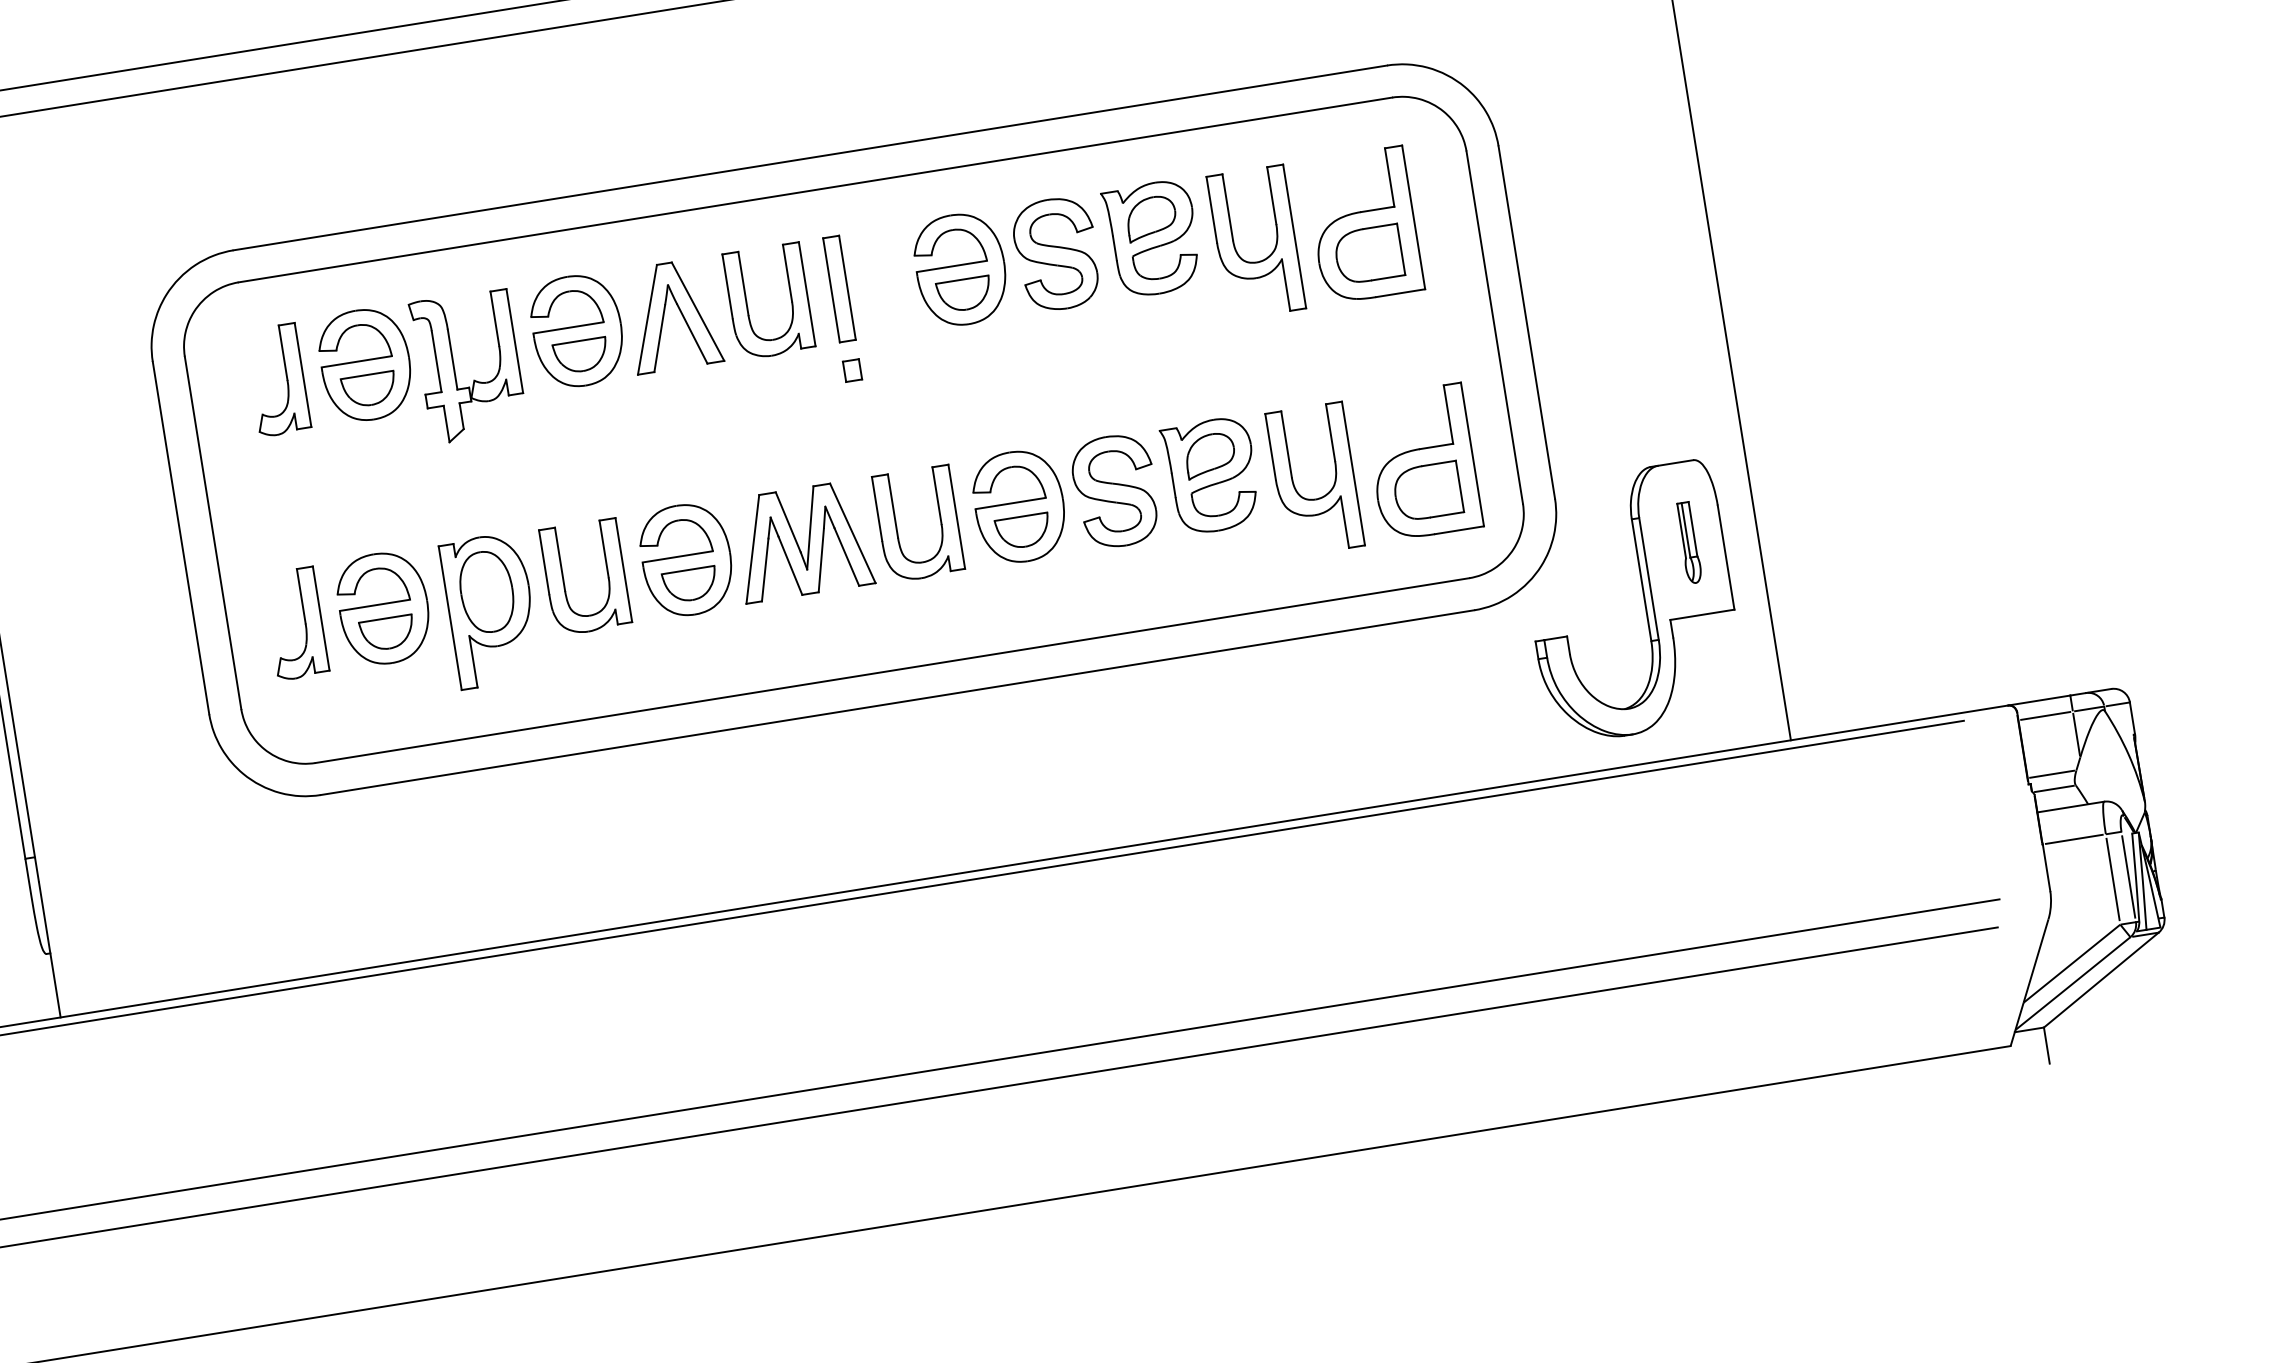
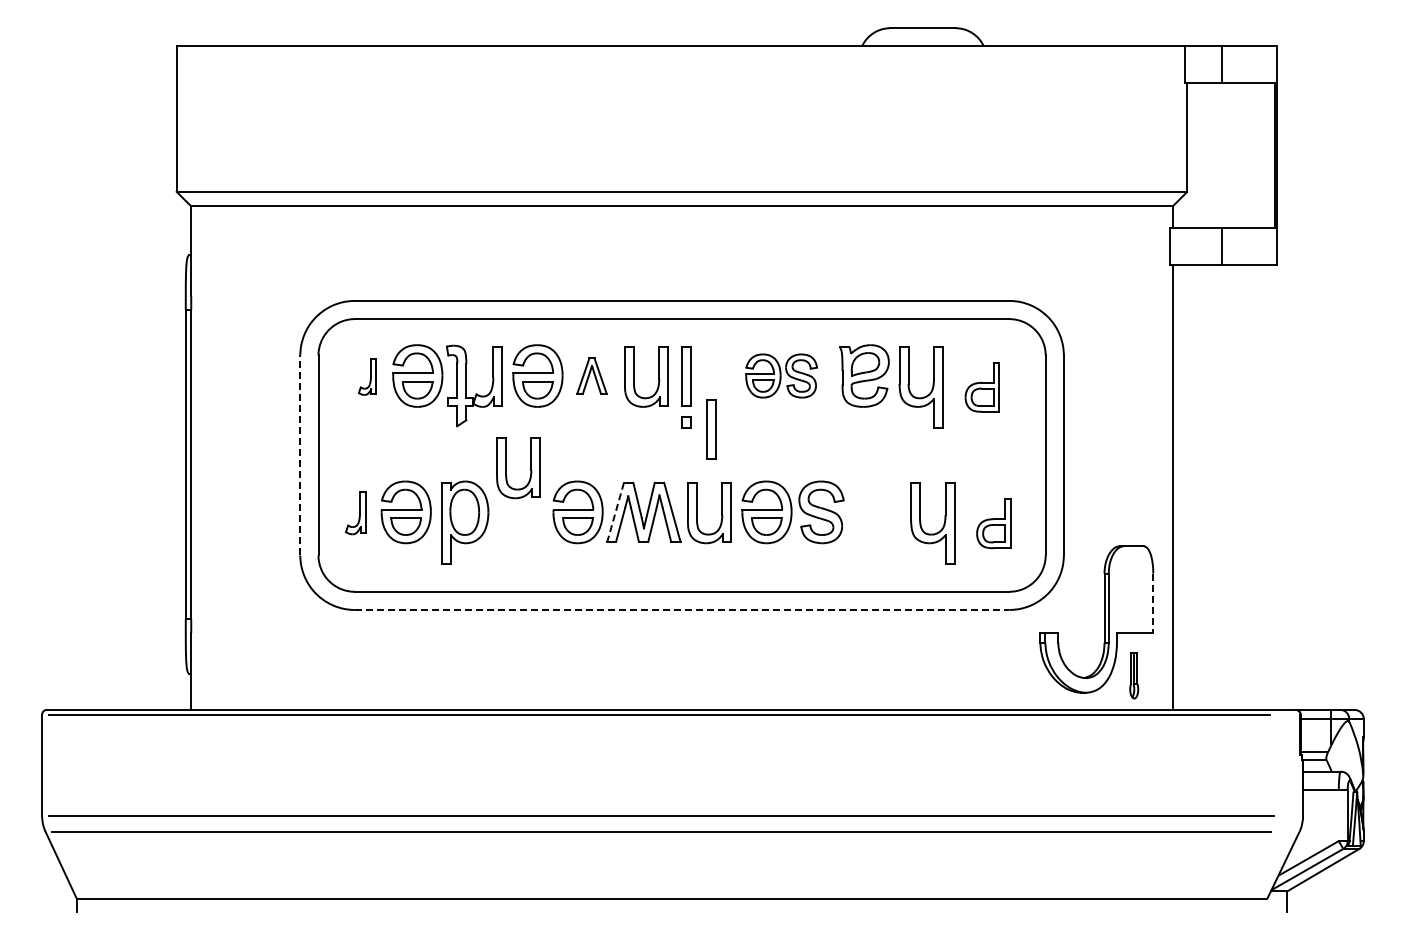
part: (1364, 225) -> (982, 387), size x0.6
part: (1006, 261) -> (781, 375), size x0.7
part: (671, 314) -> (591, 375), size x0.6
part: (898, 376) -> (711, 429), added
part: (277, 379) -> (367, 376), size x0.6
part: (1422, 462) -> (993, 523), size x0.6
part: (1210, 476) -> (875, 512), removed
line: (181, 538) -> (300, 455), solid -> dashed
part: (1689, 542) -> (1134, 675), moved
line: (752, 549) -> (615, 512), solid -> dashed
line: (1726, 558) -> (1153, 603), solid -> dashed
part: (564, 581) -> (506, 468), moved
part: (294, 624) -> (355, 513), size x0.7
line: (898, 701) -> (682, 609), solid -> dashed
line: (2112, 879) -> (1338, 815), removed

